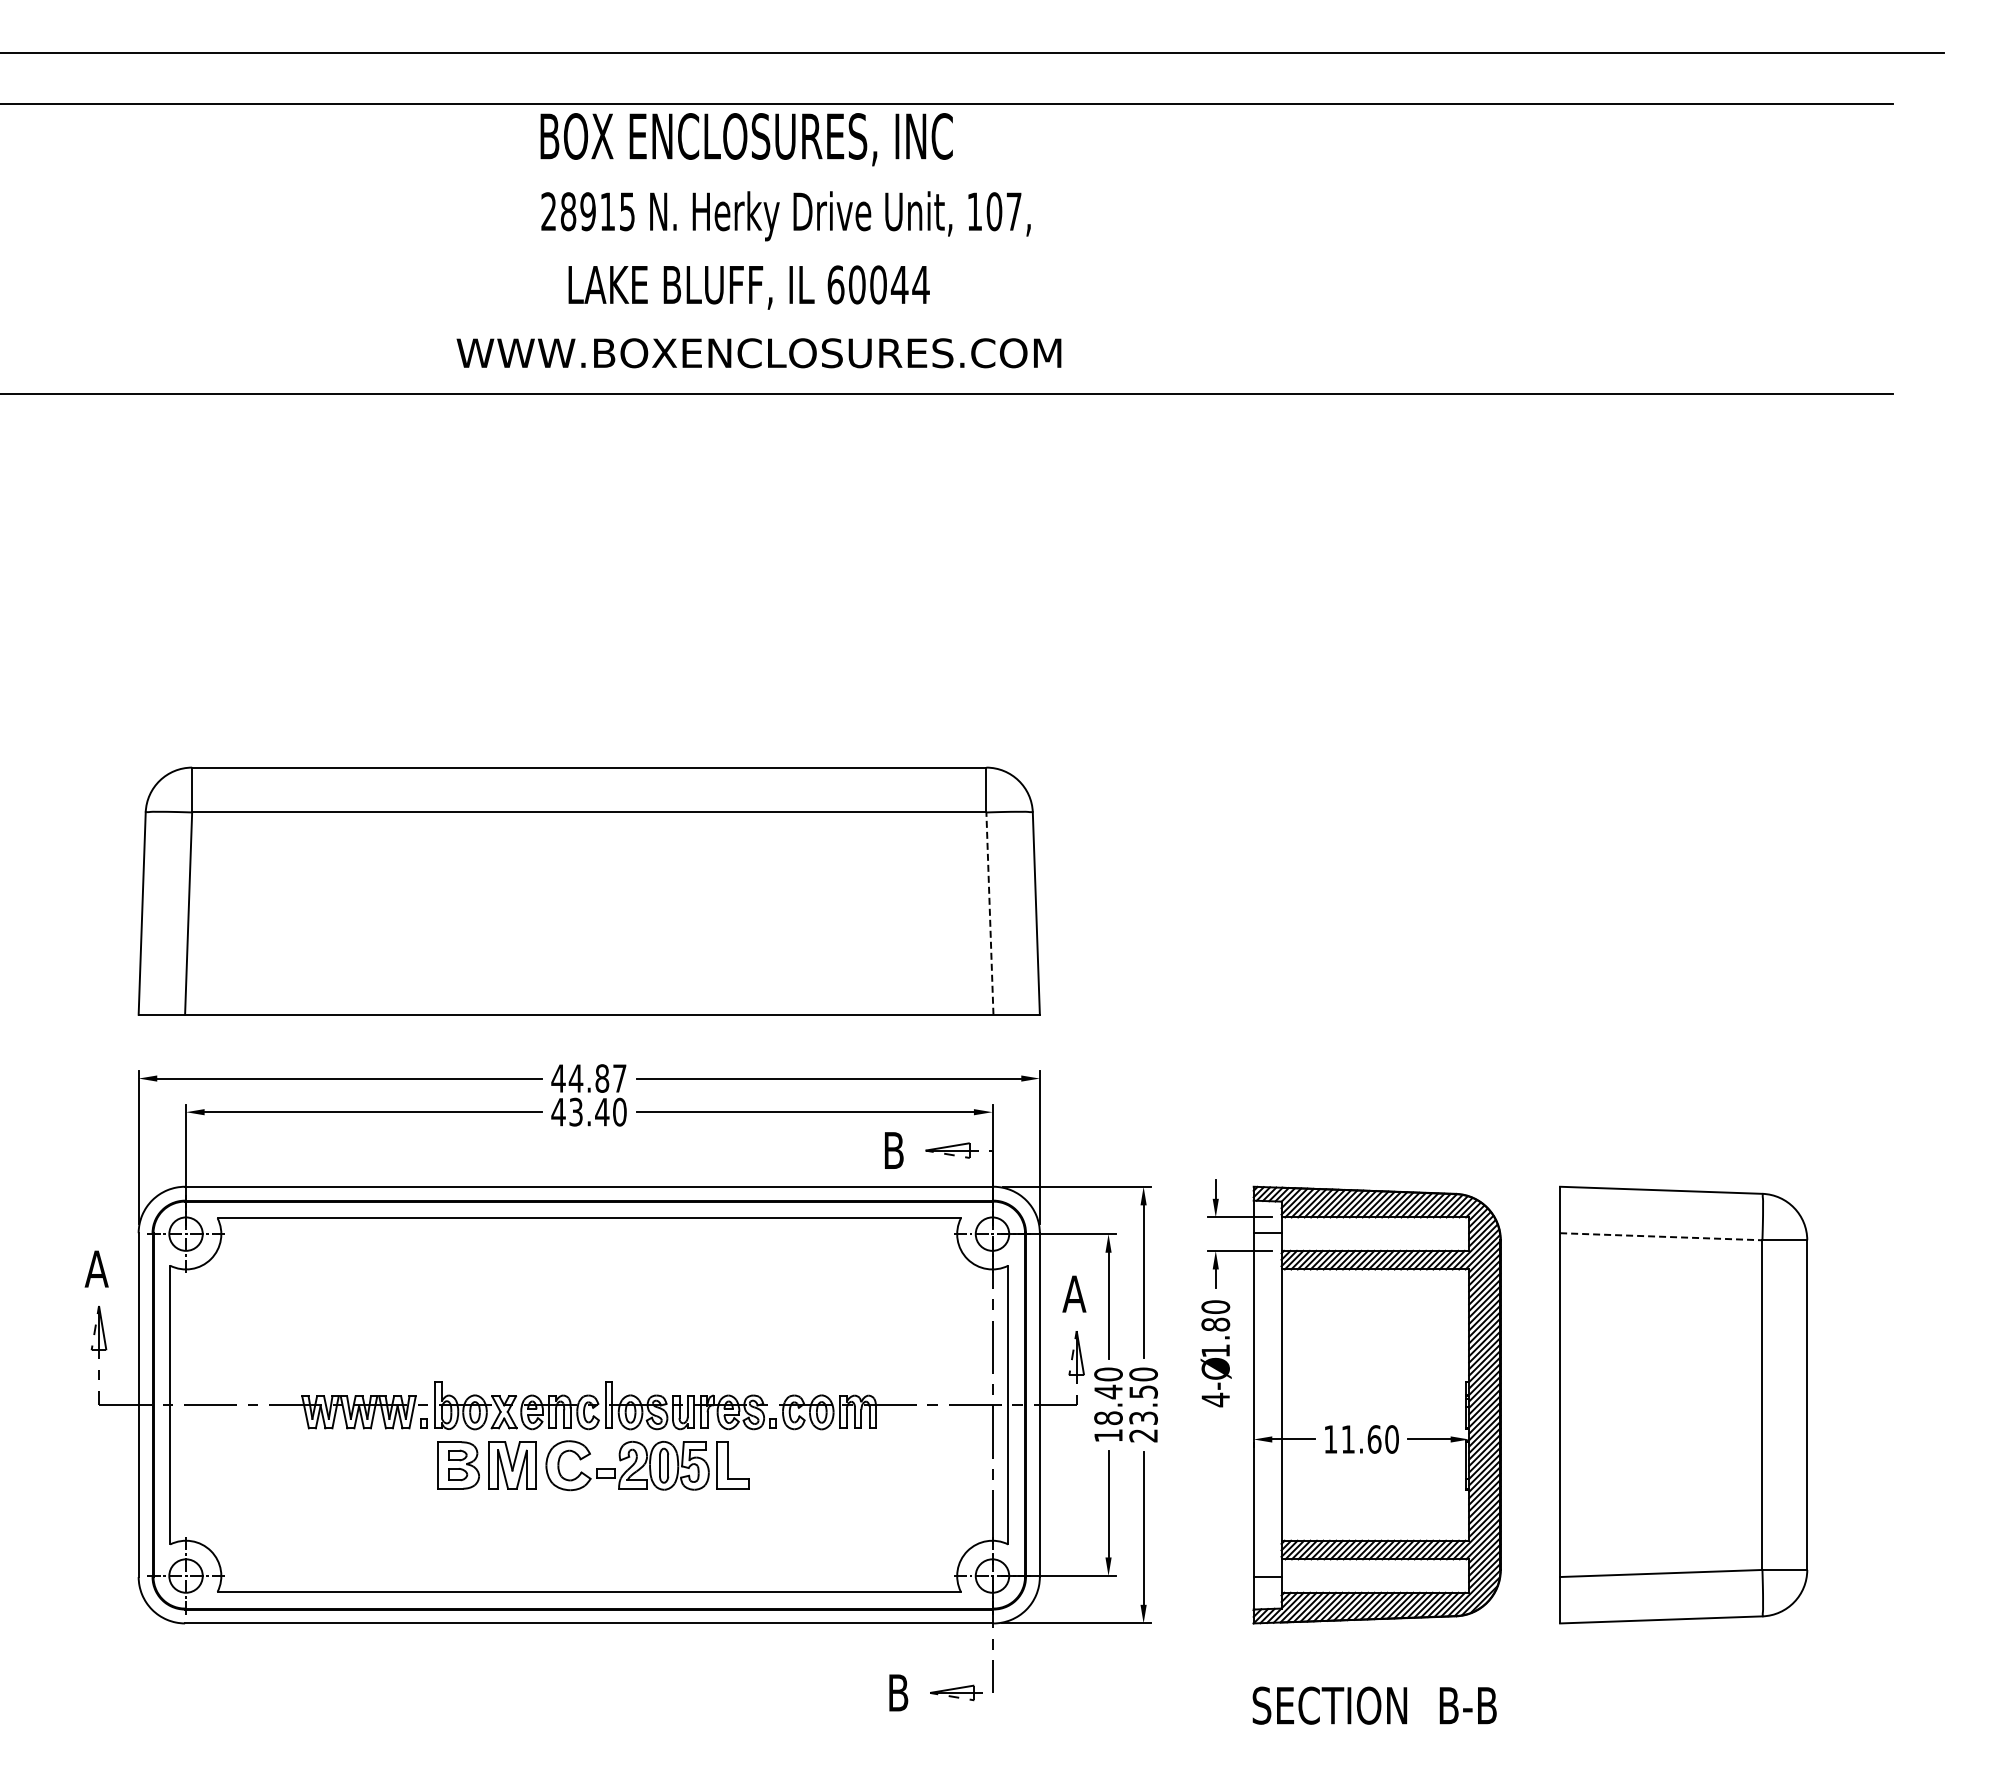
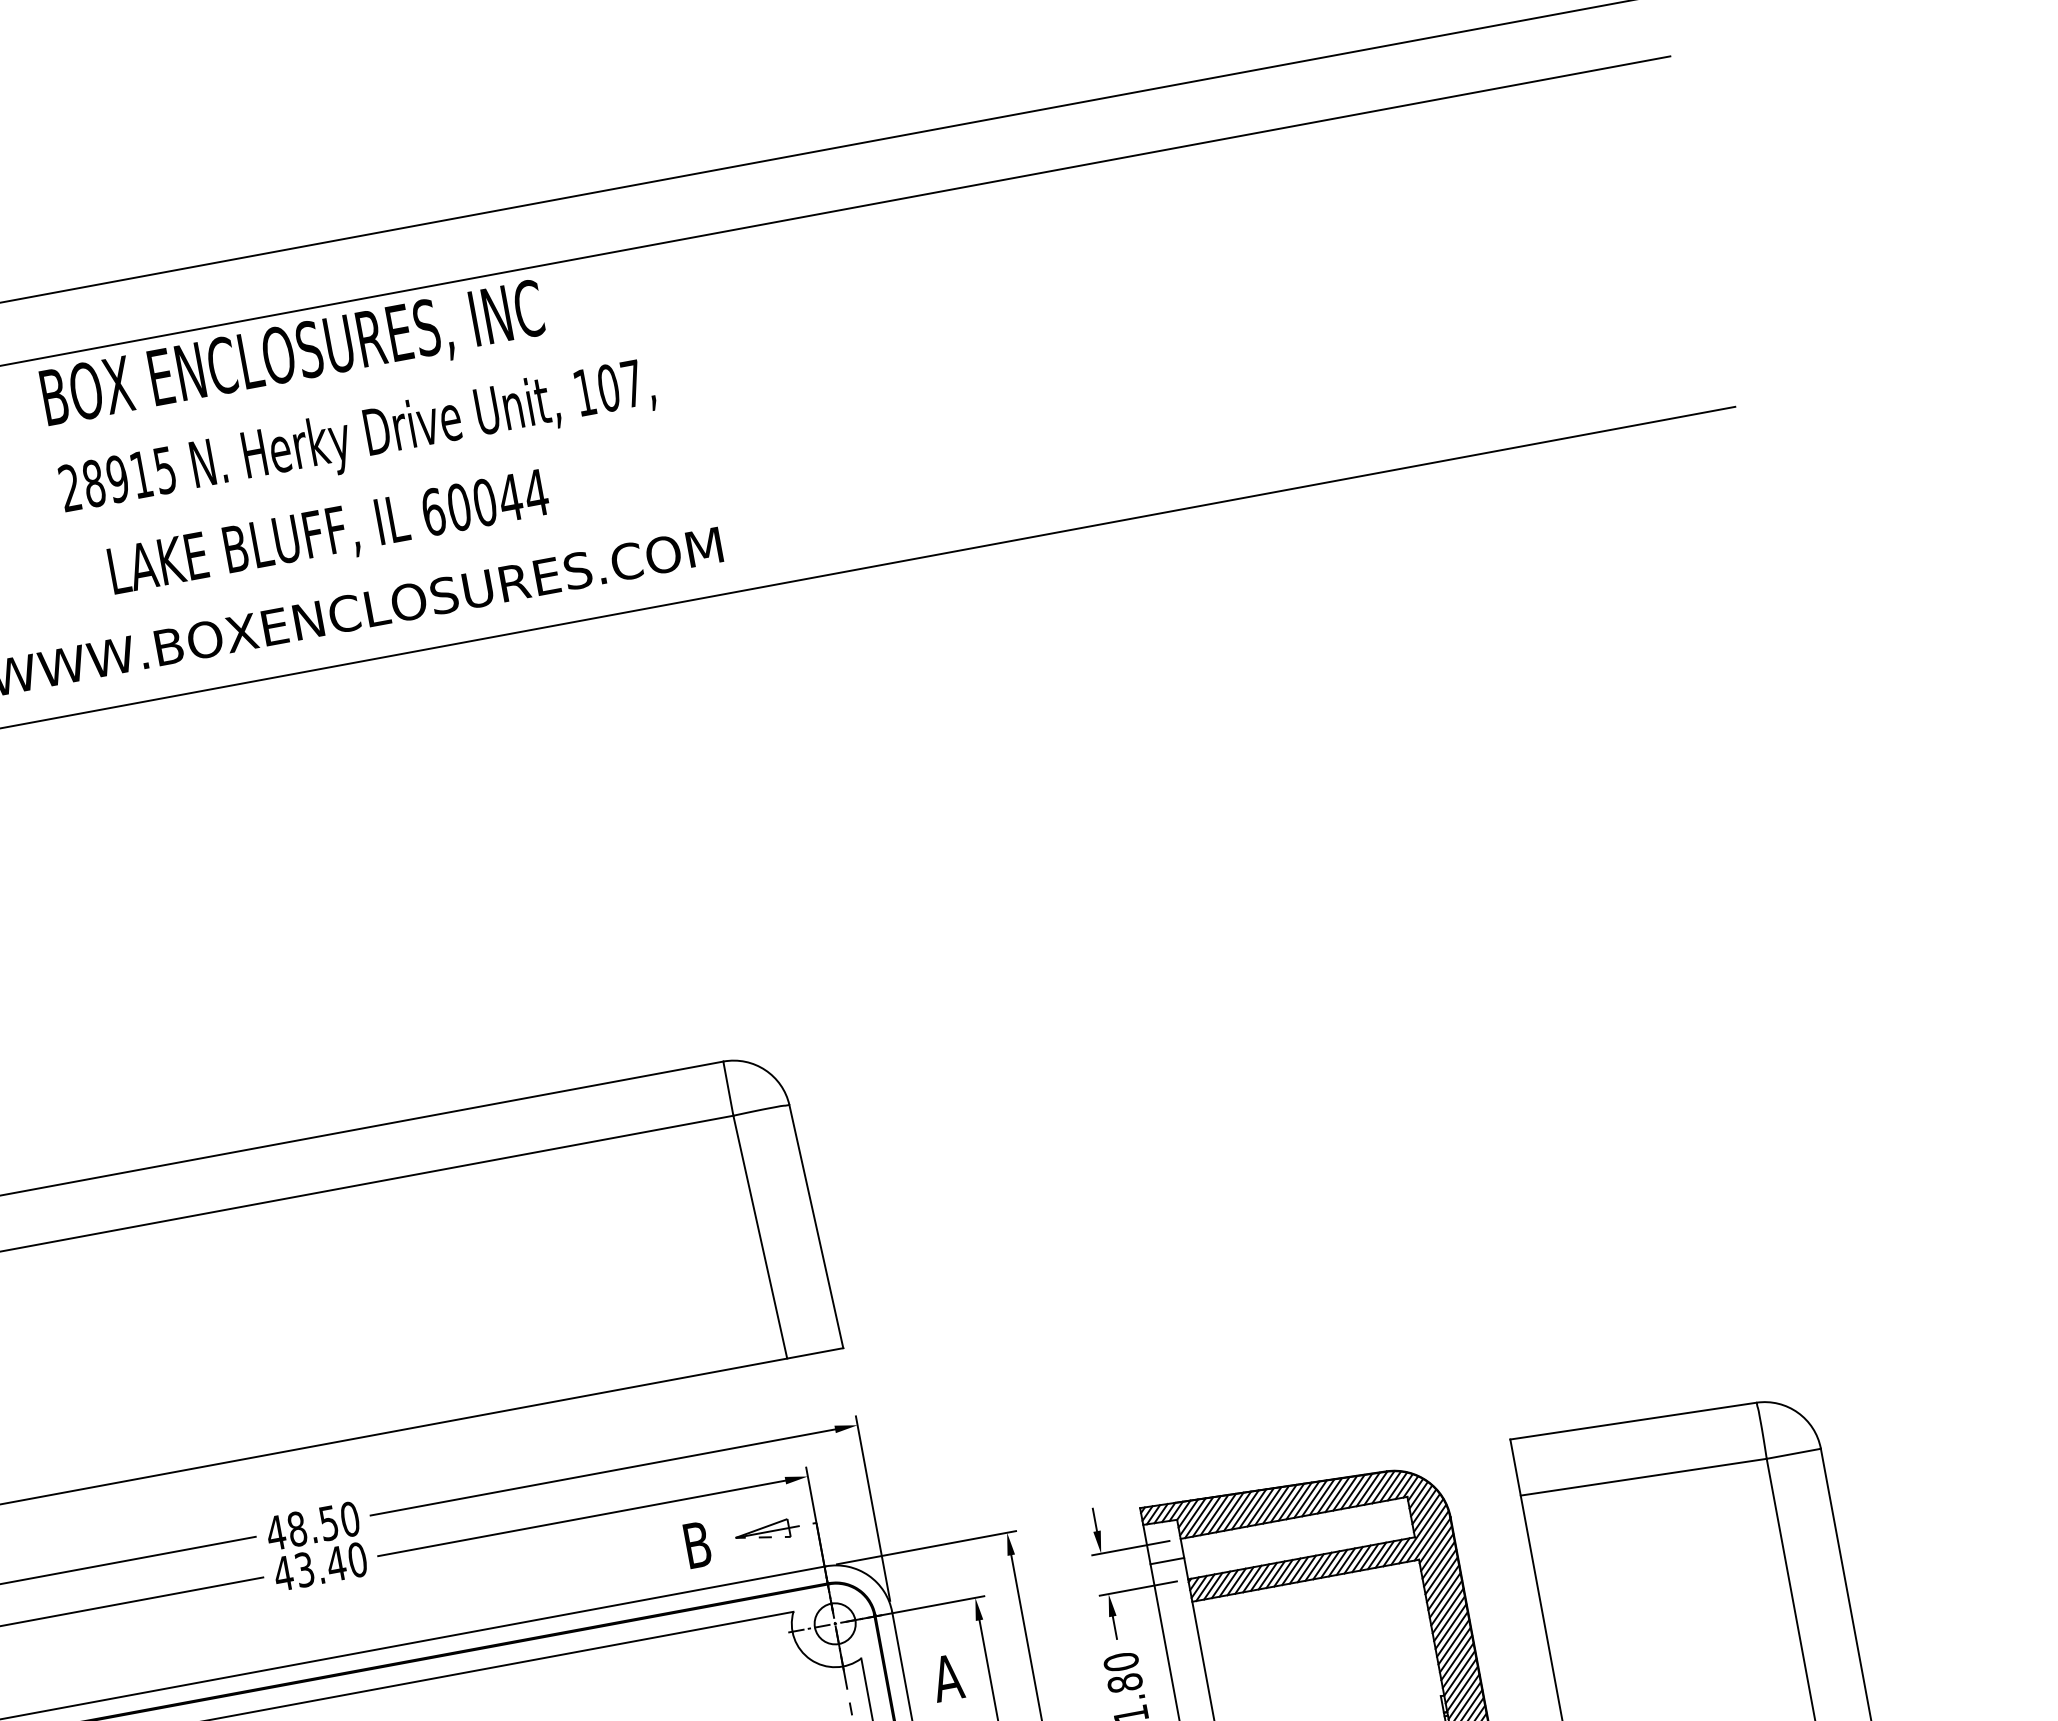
line: (989, 913) -> (759, 1237), dashed -> solid
text: (597, 1078) -> (323, 1524), 44.87 -> 48.50
line: (1661, 1236) -> (1643, 1476), dashed -> solid

